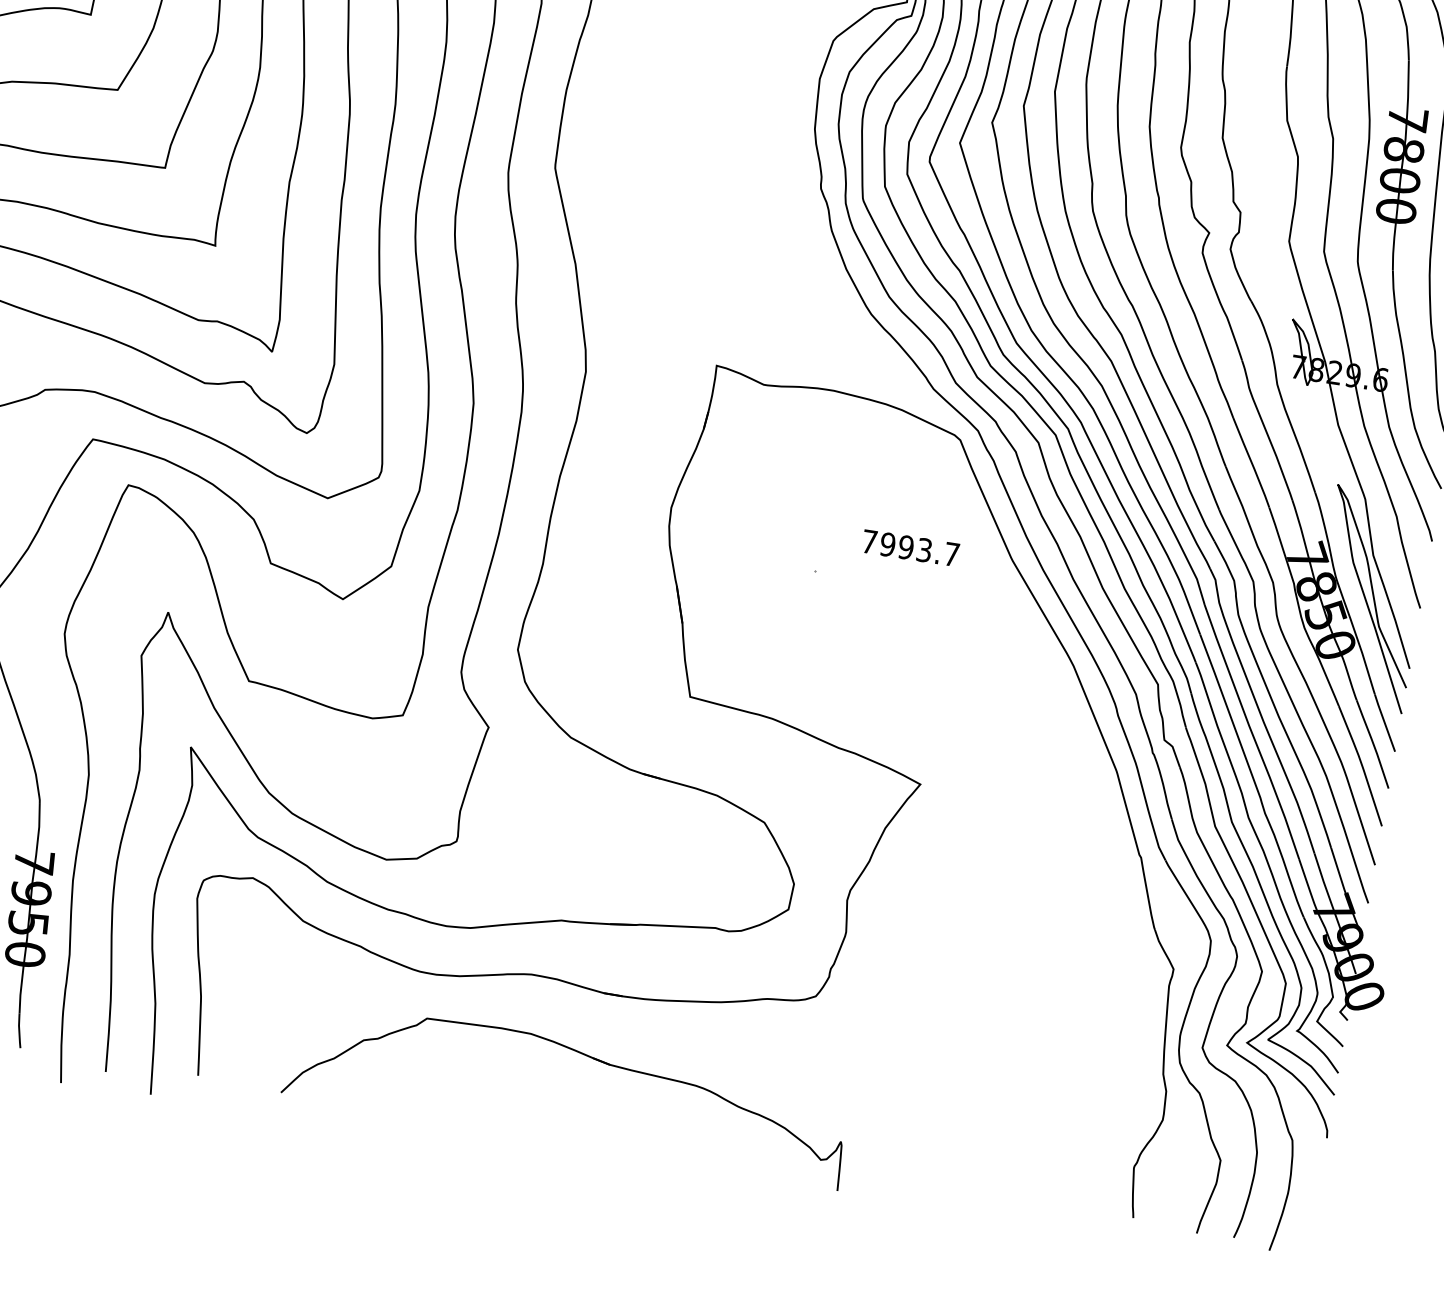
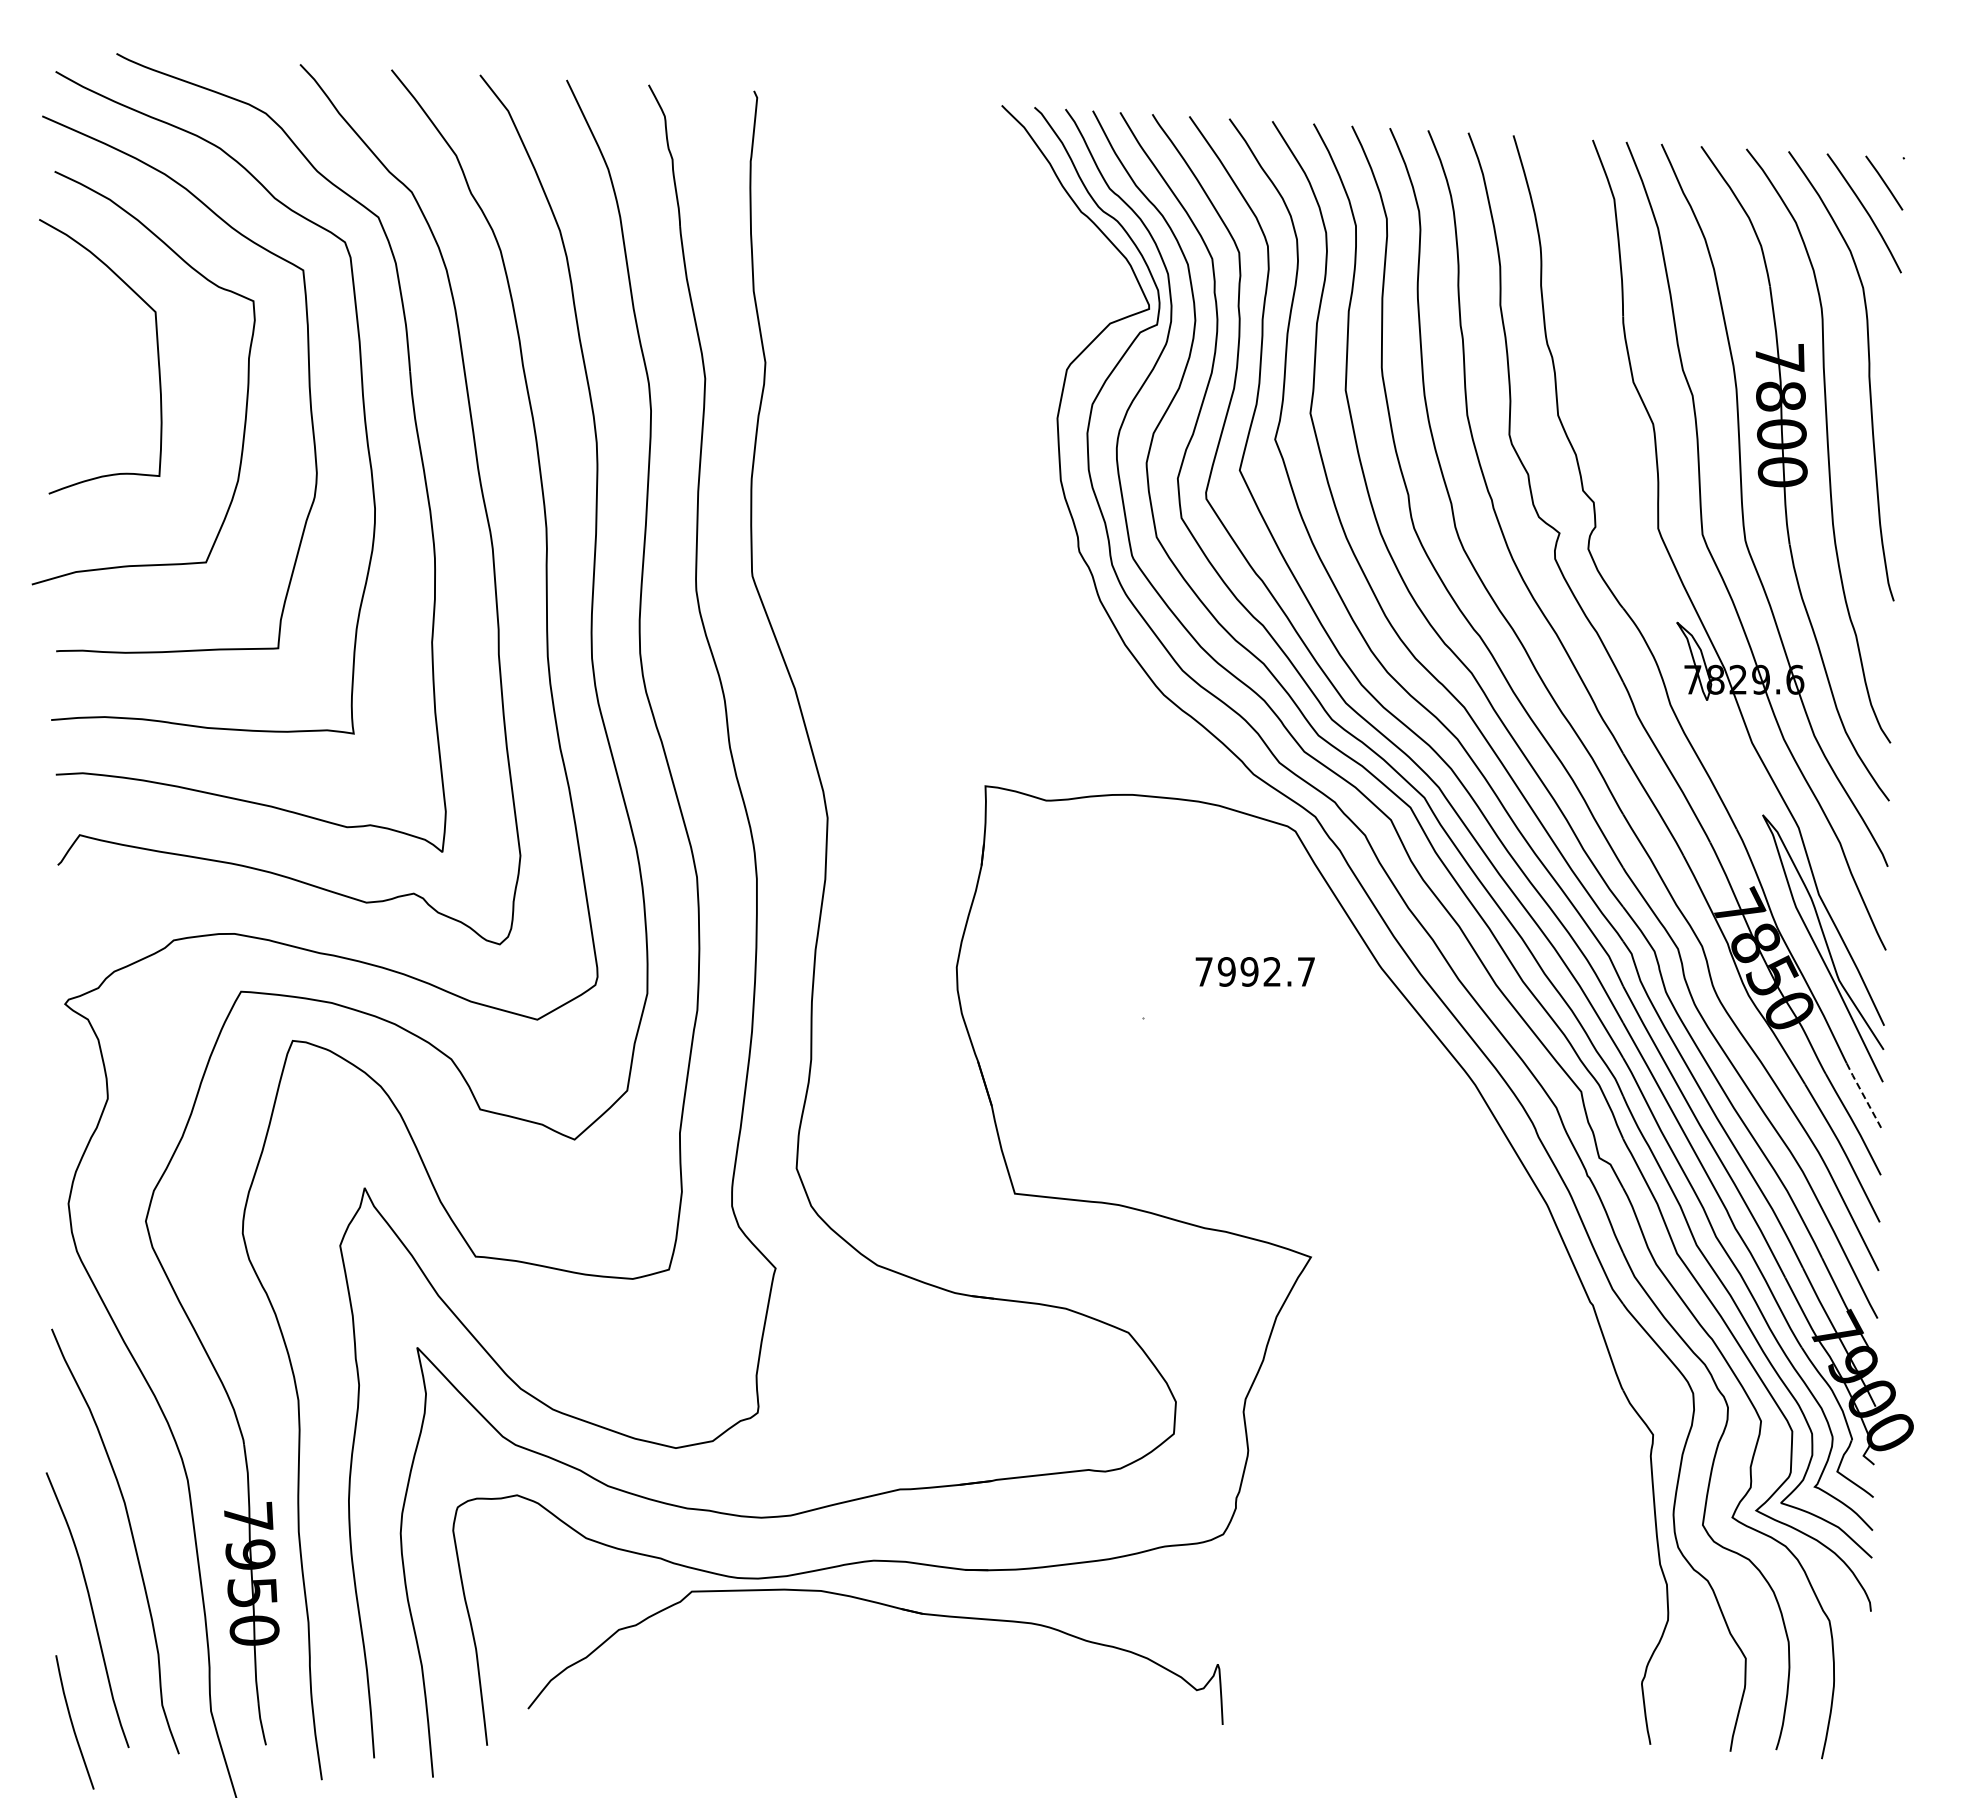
text: (923, 549) -> (1271, 971), 7993.7 -> 7992.7
line: (1385, 723) -> (1864, 1096), solid -> dashed
part: (581, 1054) -> (886, 1606), moved

